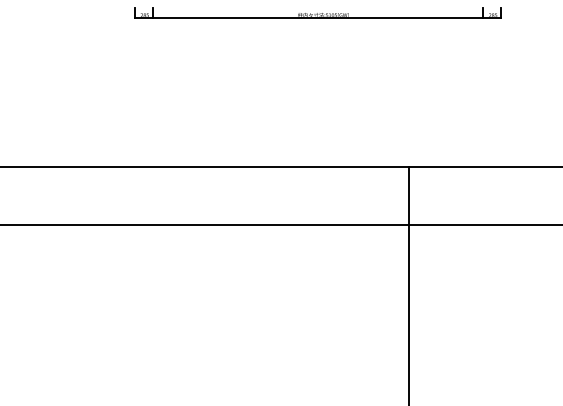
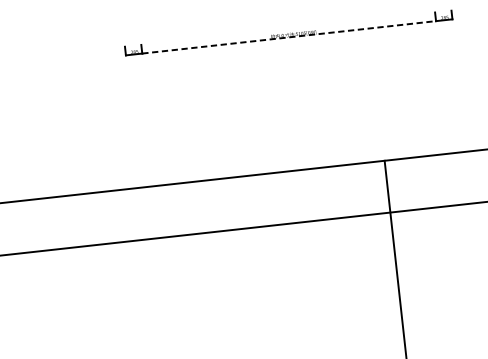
line: (318, 17) -> (289, 36), solid -> dashed

